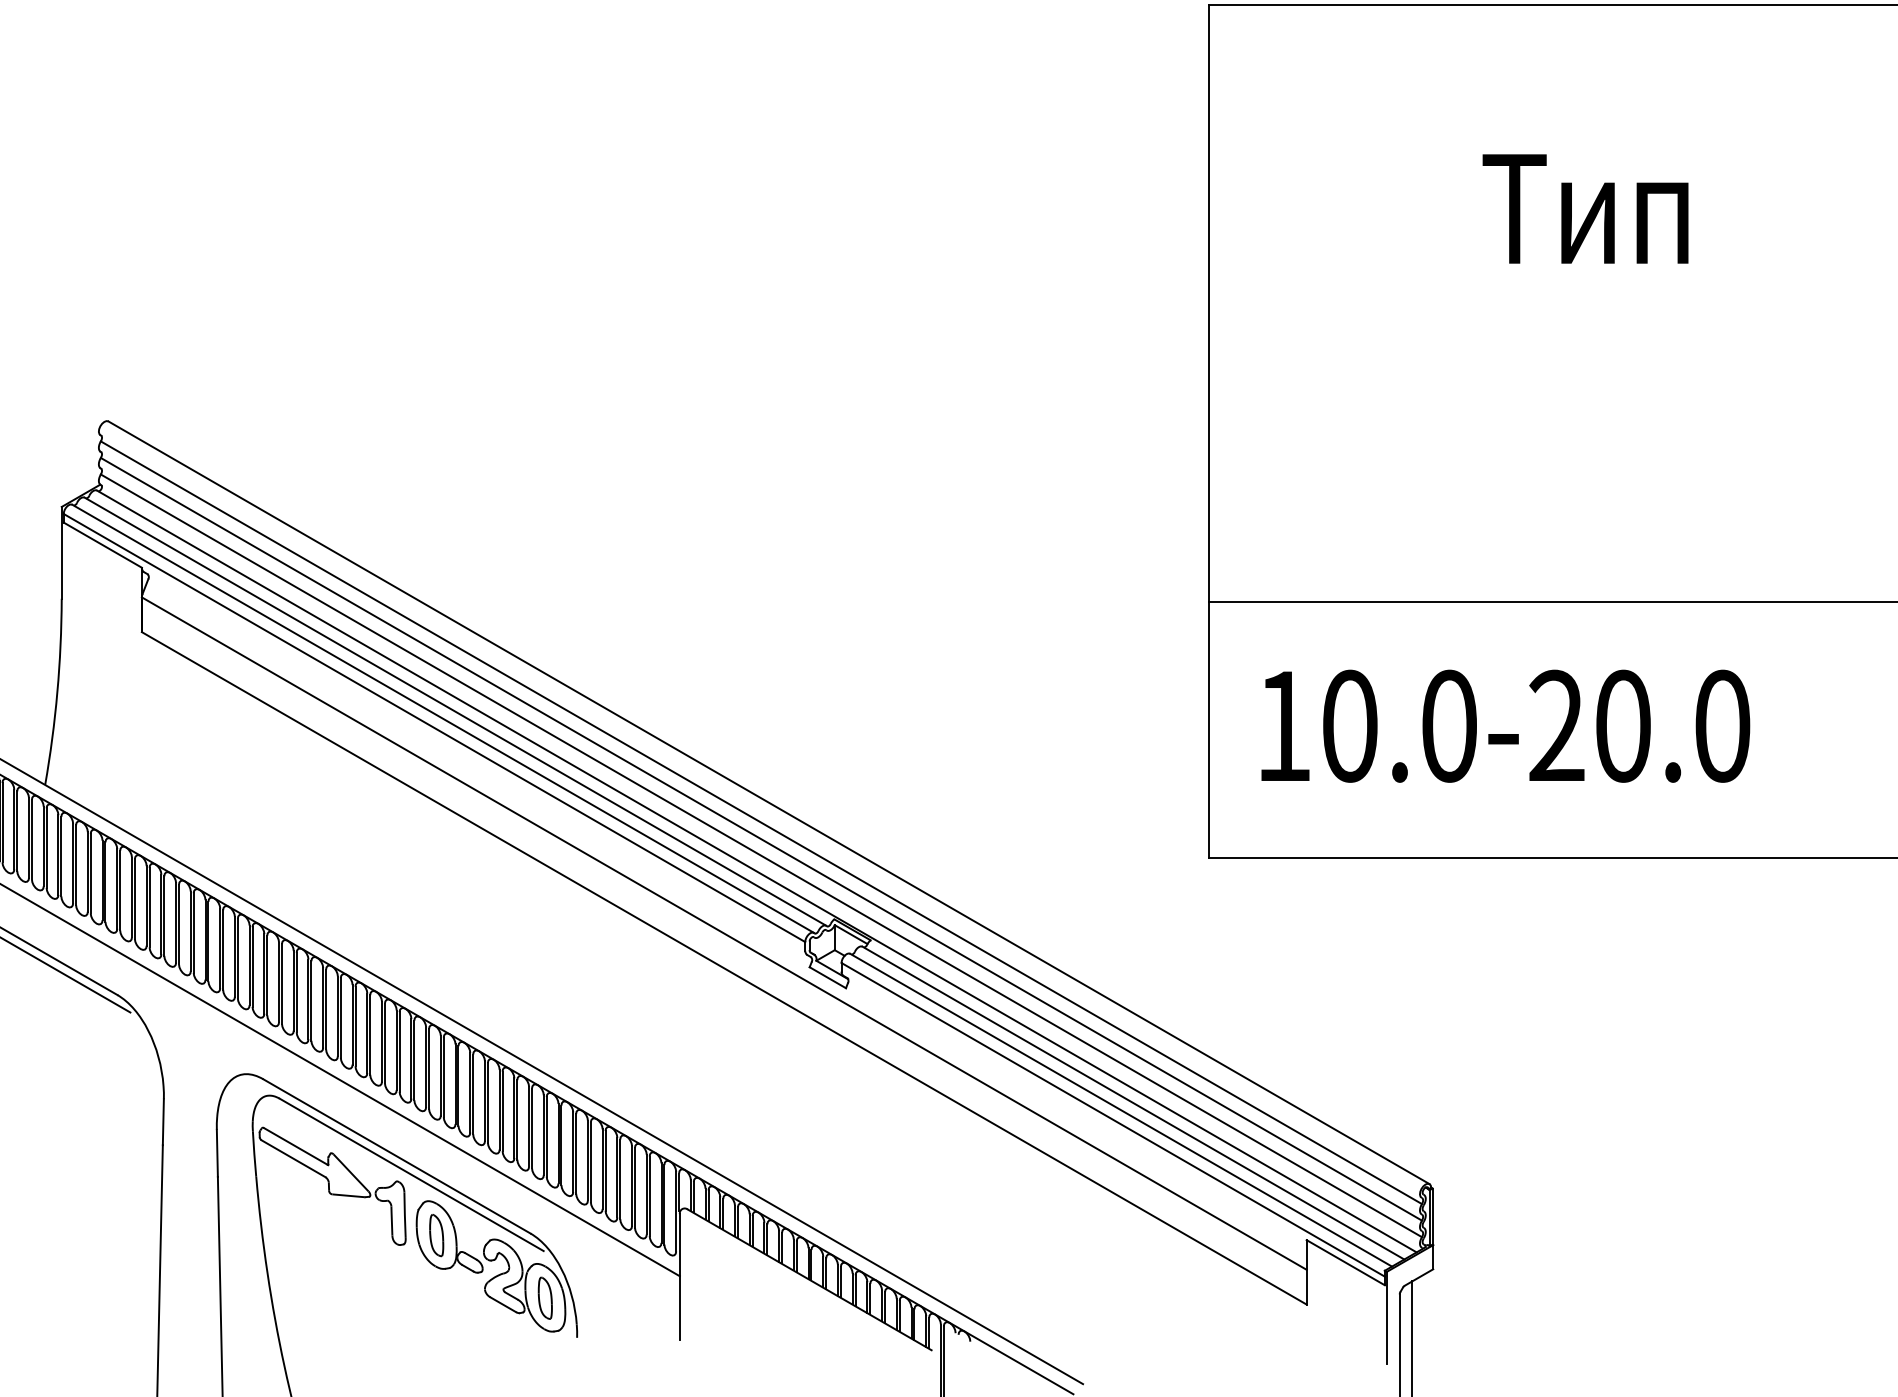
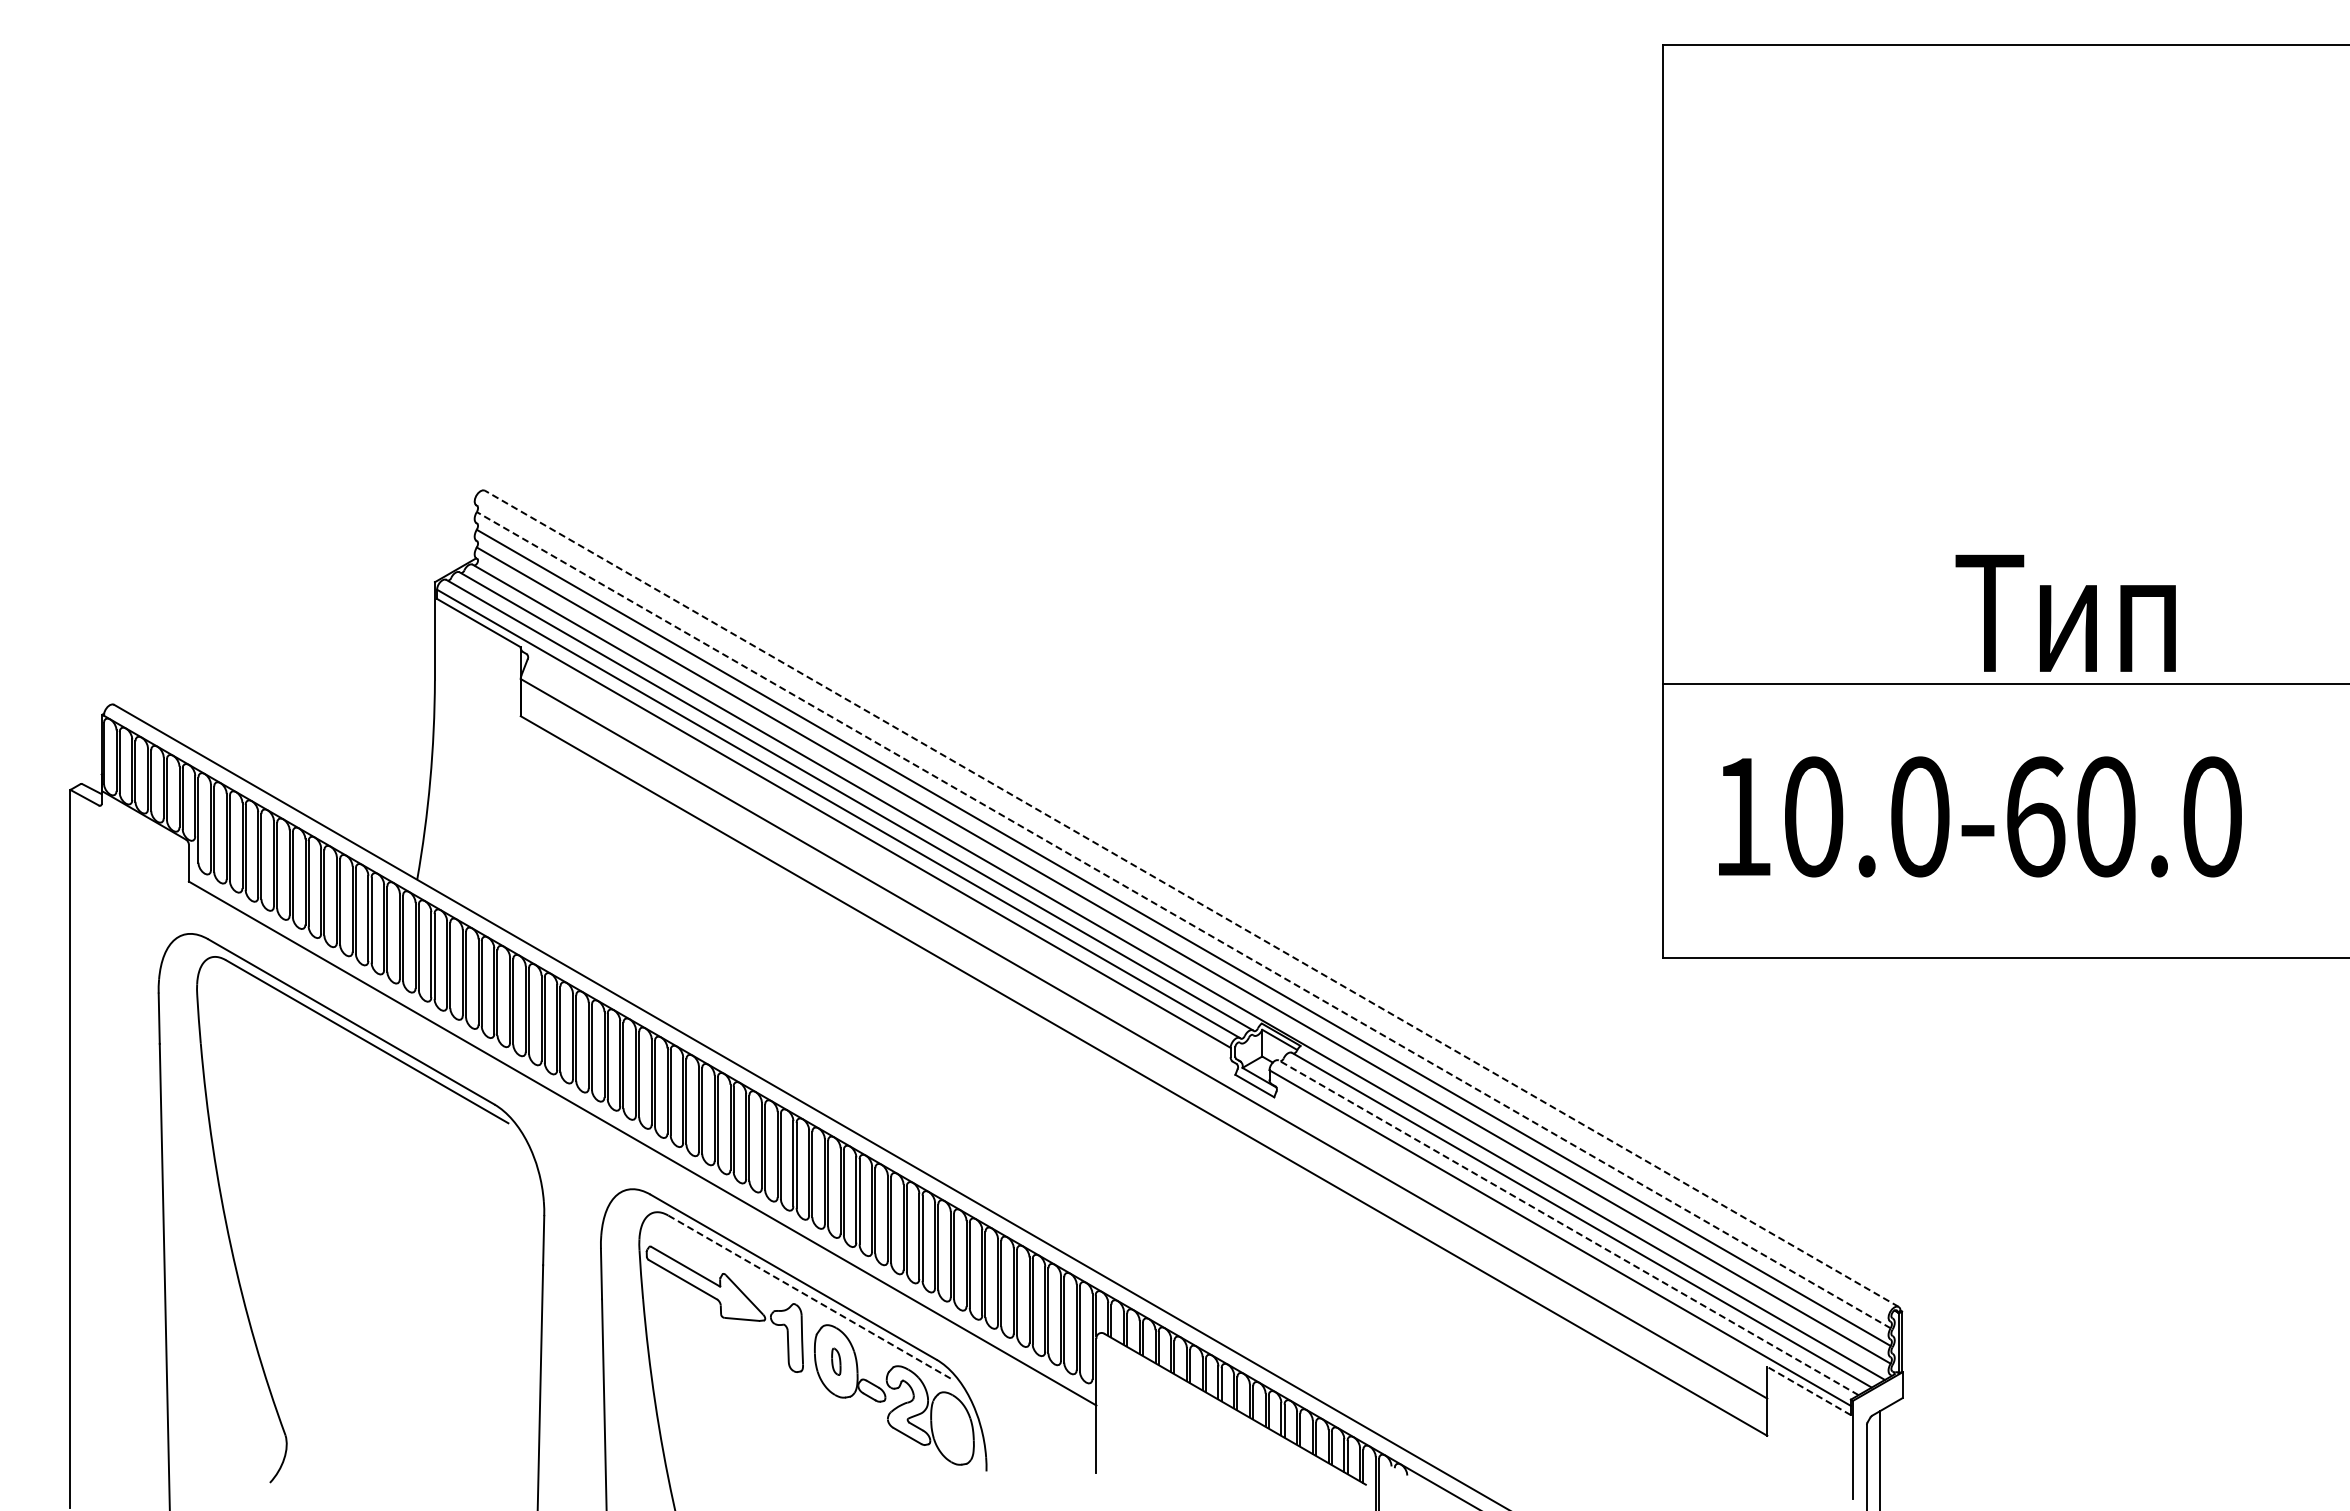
text: (1585, 208) -> (2065, 612), moved
text: (1557, 725) -> (2035, 816), 10.0-20.0 -> 10.0-60.0
line: (768, 802) -> (1191, 898), solid -> dashed
line: (761, 822) -> (1183, 919), solid -> dashed
line: (1120, 1109) -> (1568, 1227), solid -> dashed
line: (411, 1174) -> (809, 1296), solid -> dashed
part: (436, 1235) -> (836, 1361), size x0.6
line: (1345, 1262) -> (1808, 1390), solid -> dashed
part: (545, 1298) -> (952, 1429), removed

